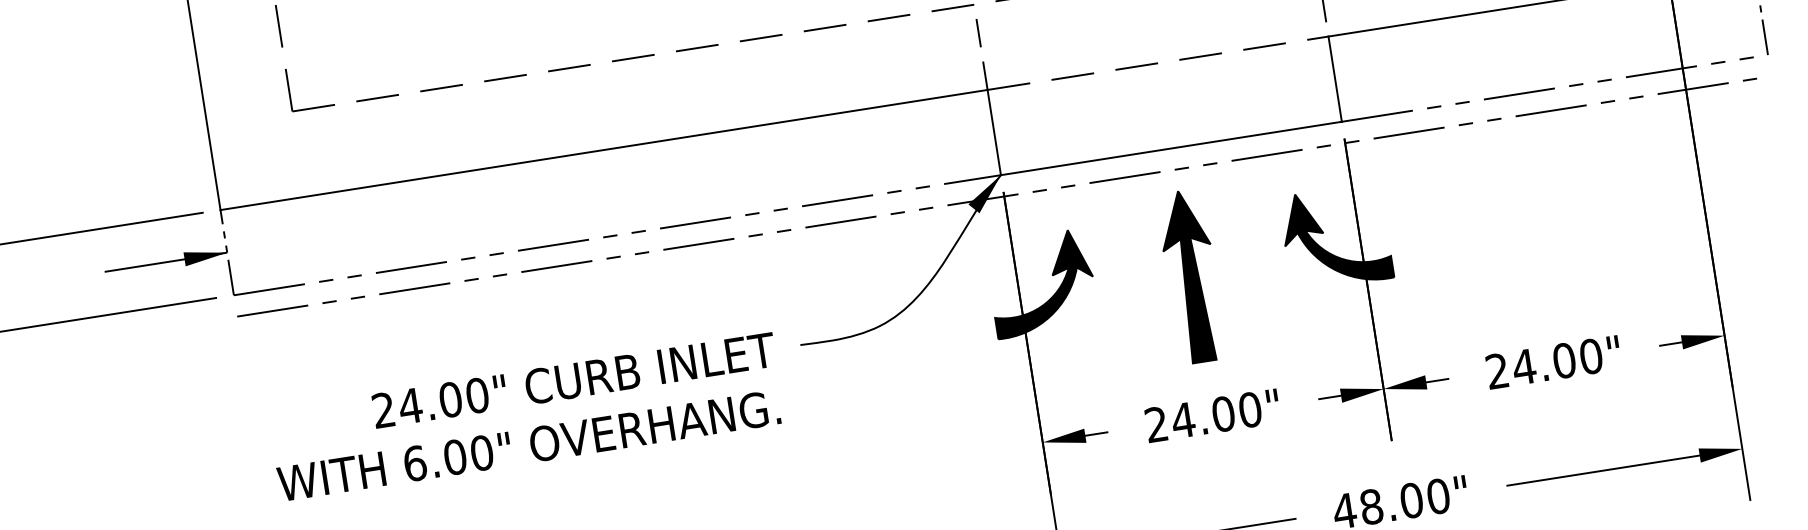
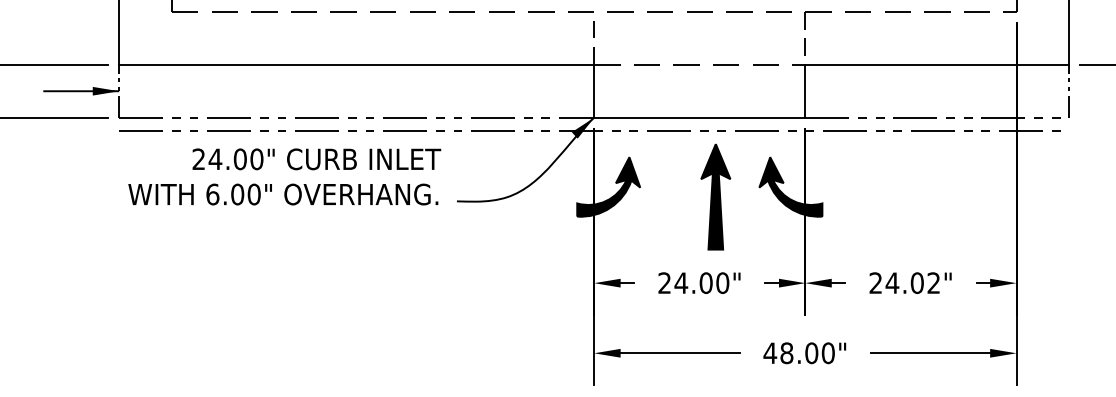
part: (1190, 275) -> (715, 196), moved
text: (1590, 355) -> (933, 282), 24.00" -> 24.02"
text: (526, 416) -> (284, 176), moved

